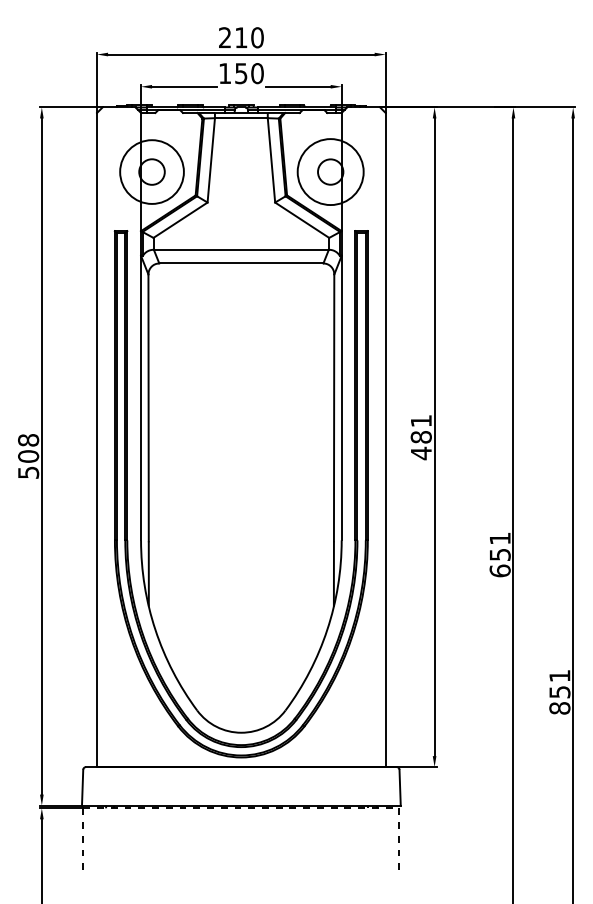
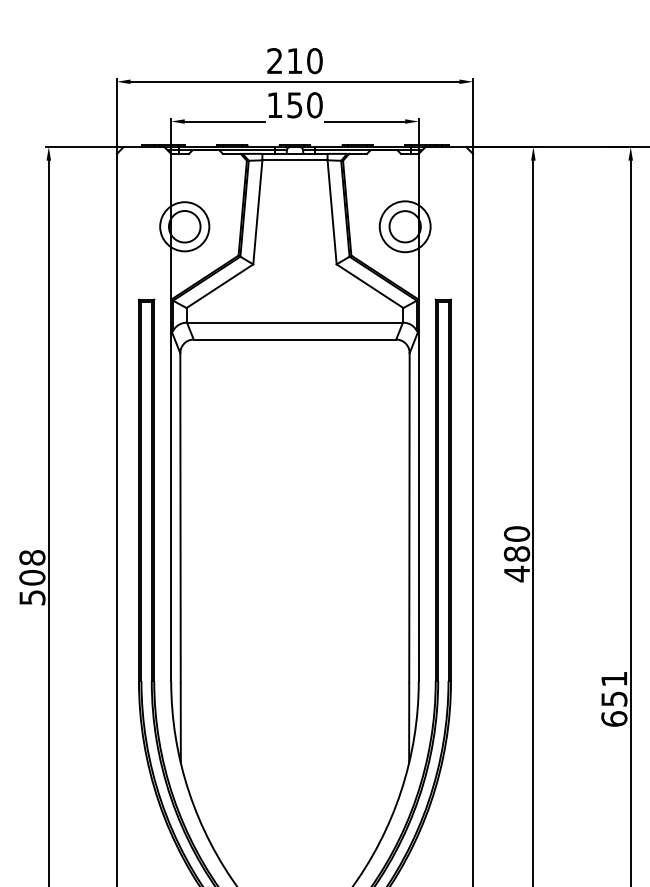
circle: (151, 171) -> (184, 226), size x0.62
circle: (330, 171) -> (404, 226), size x0.62
text: (420, 420) -> (516, 533), 481 -> 480

